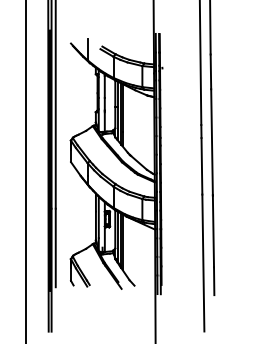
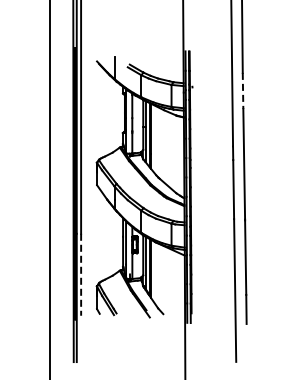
line: (211, 72) -> (243, 91), solid -> dashed
line: (56, 247) -> (81, 274), solid -> dashed

